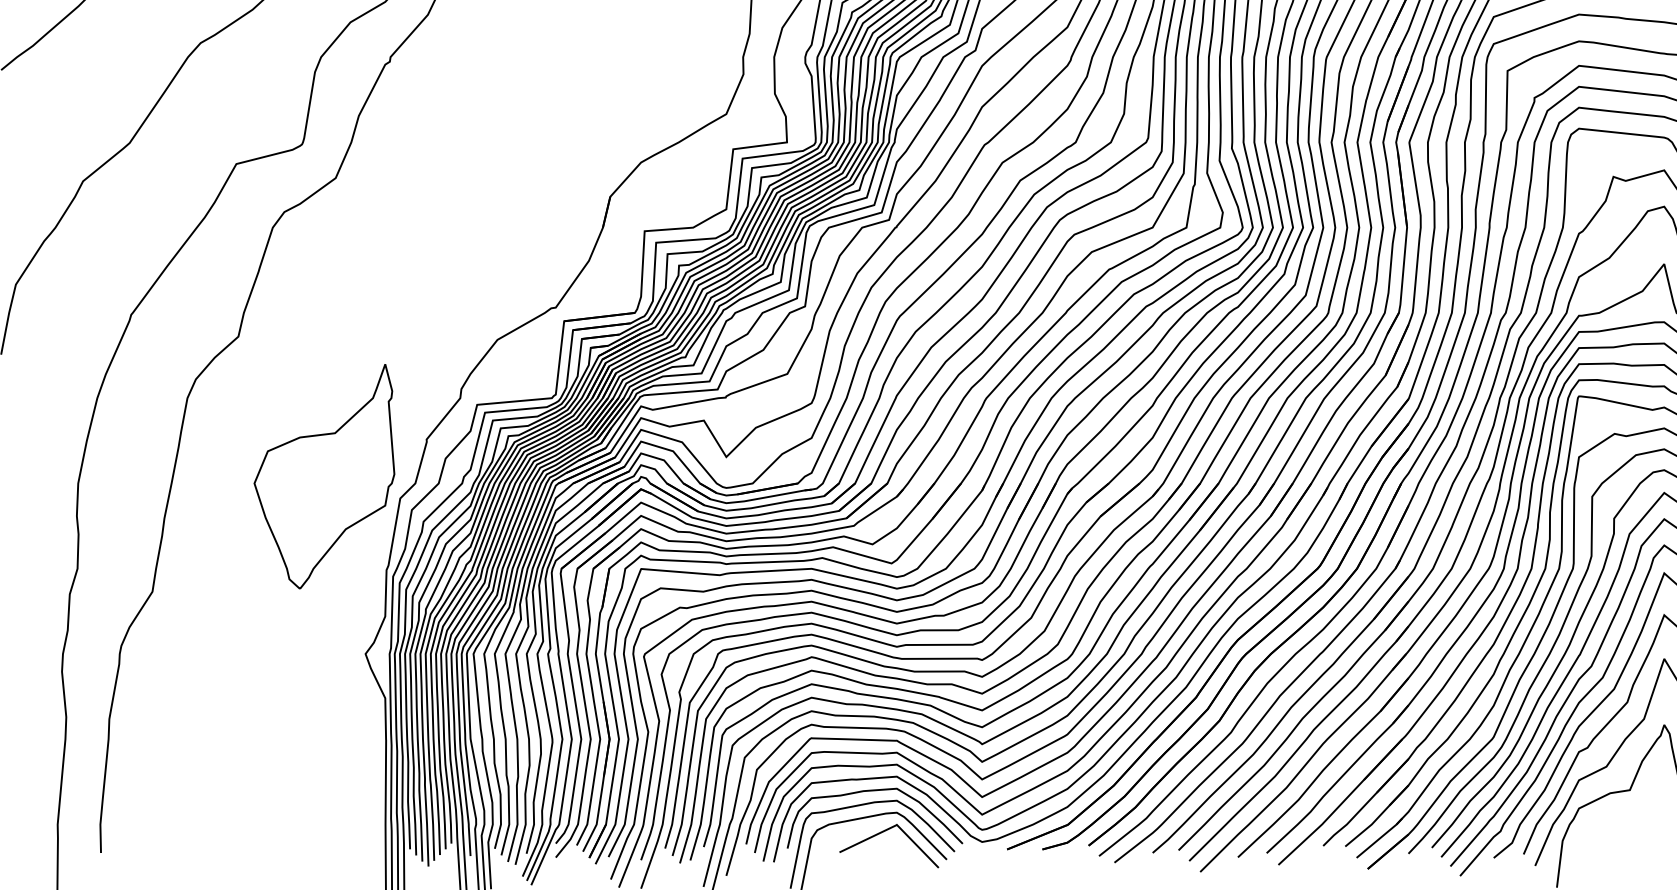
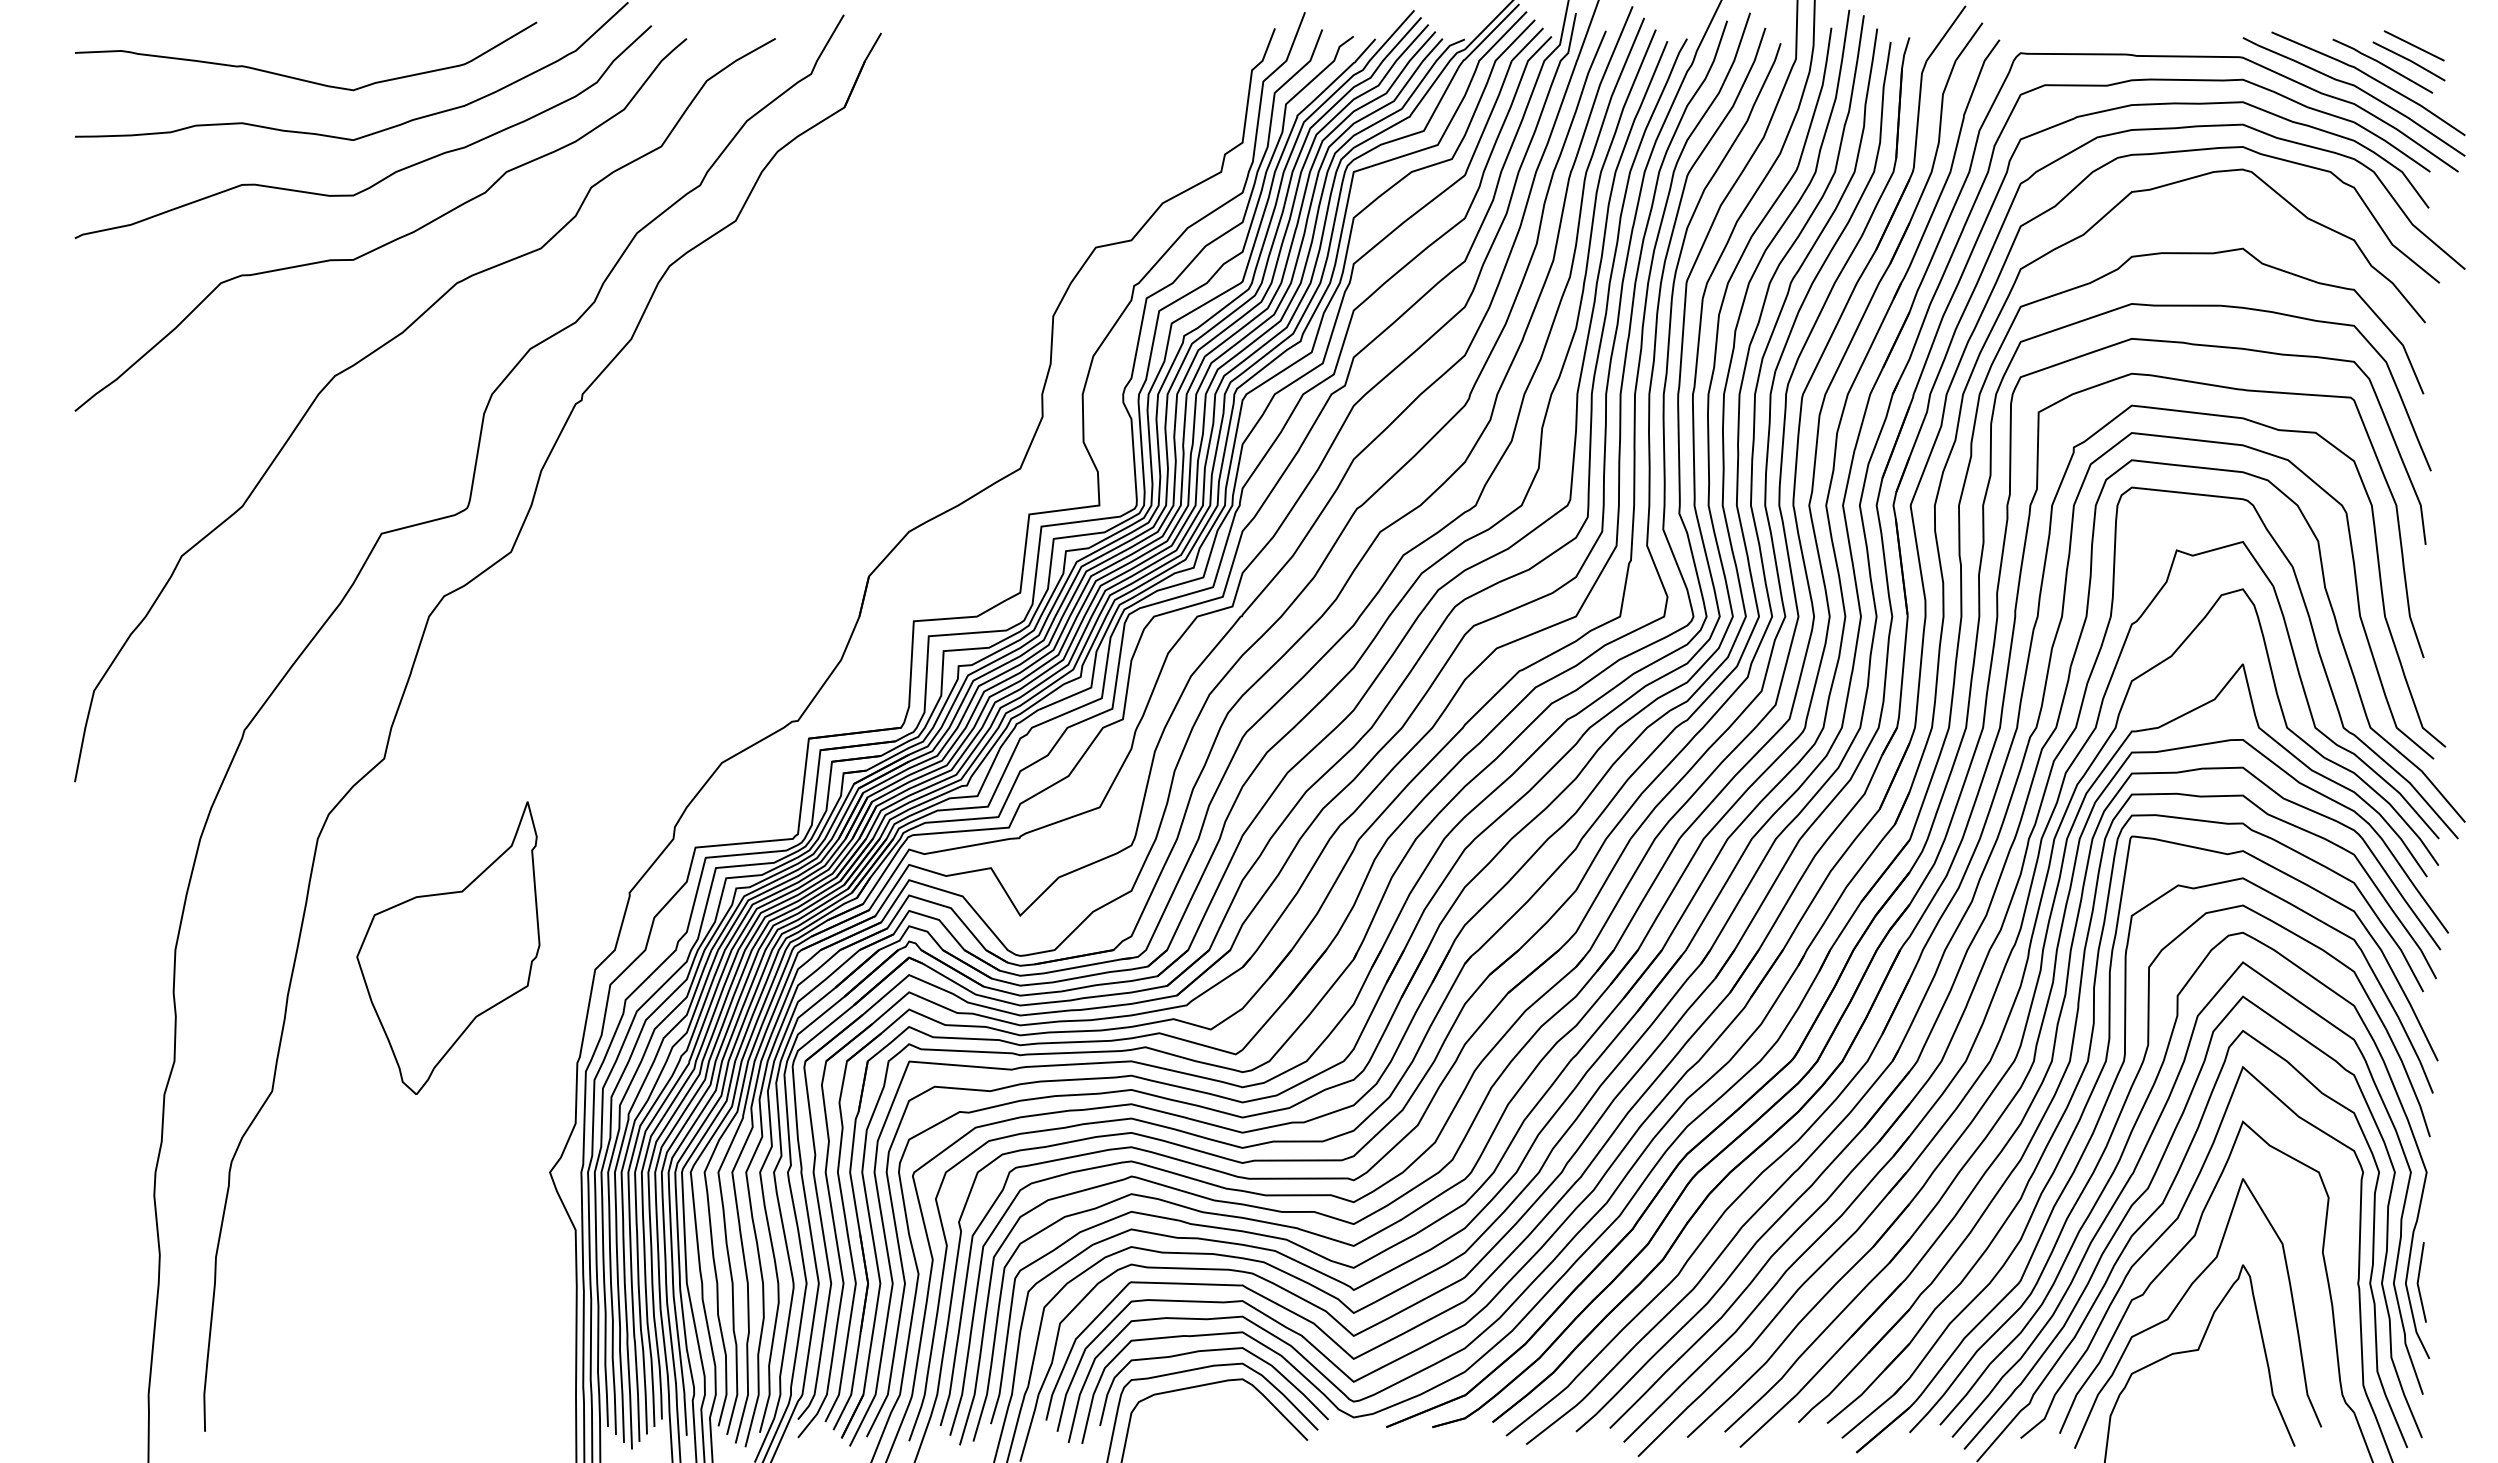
part: (324, 476) -> (448, 947), moved
line: (882, 832) -> (1223, 1405), removed

